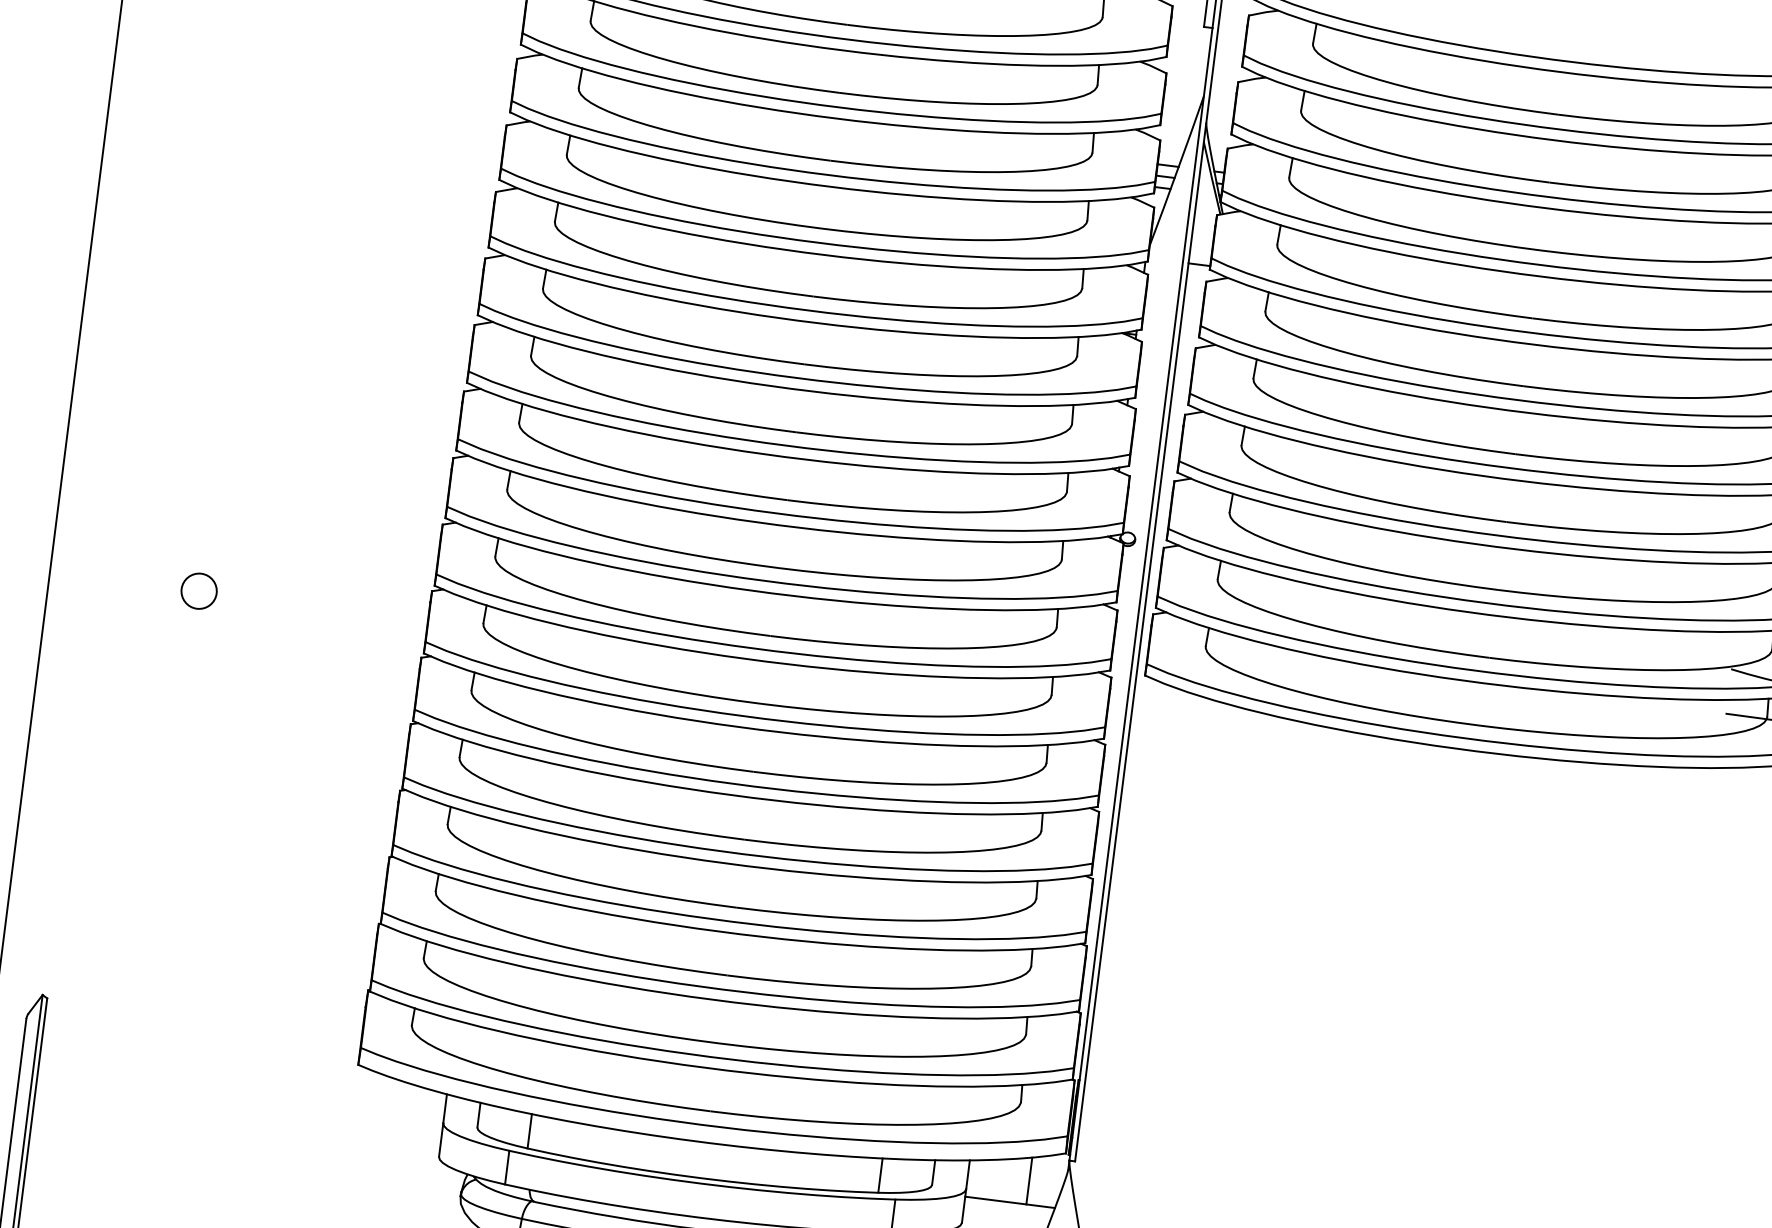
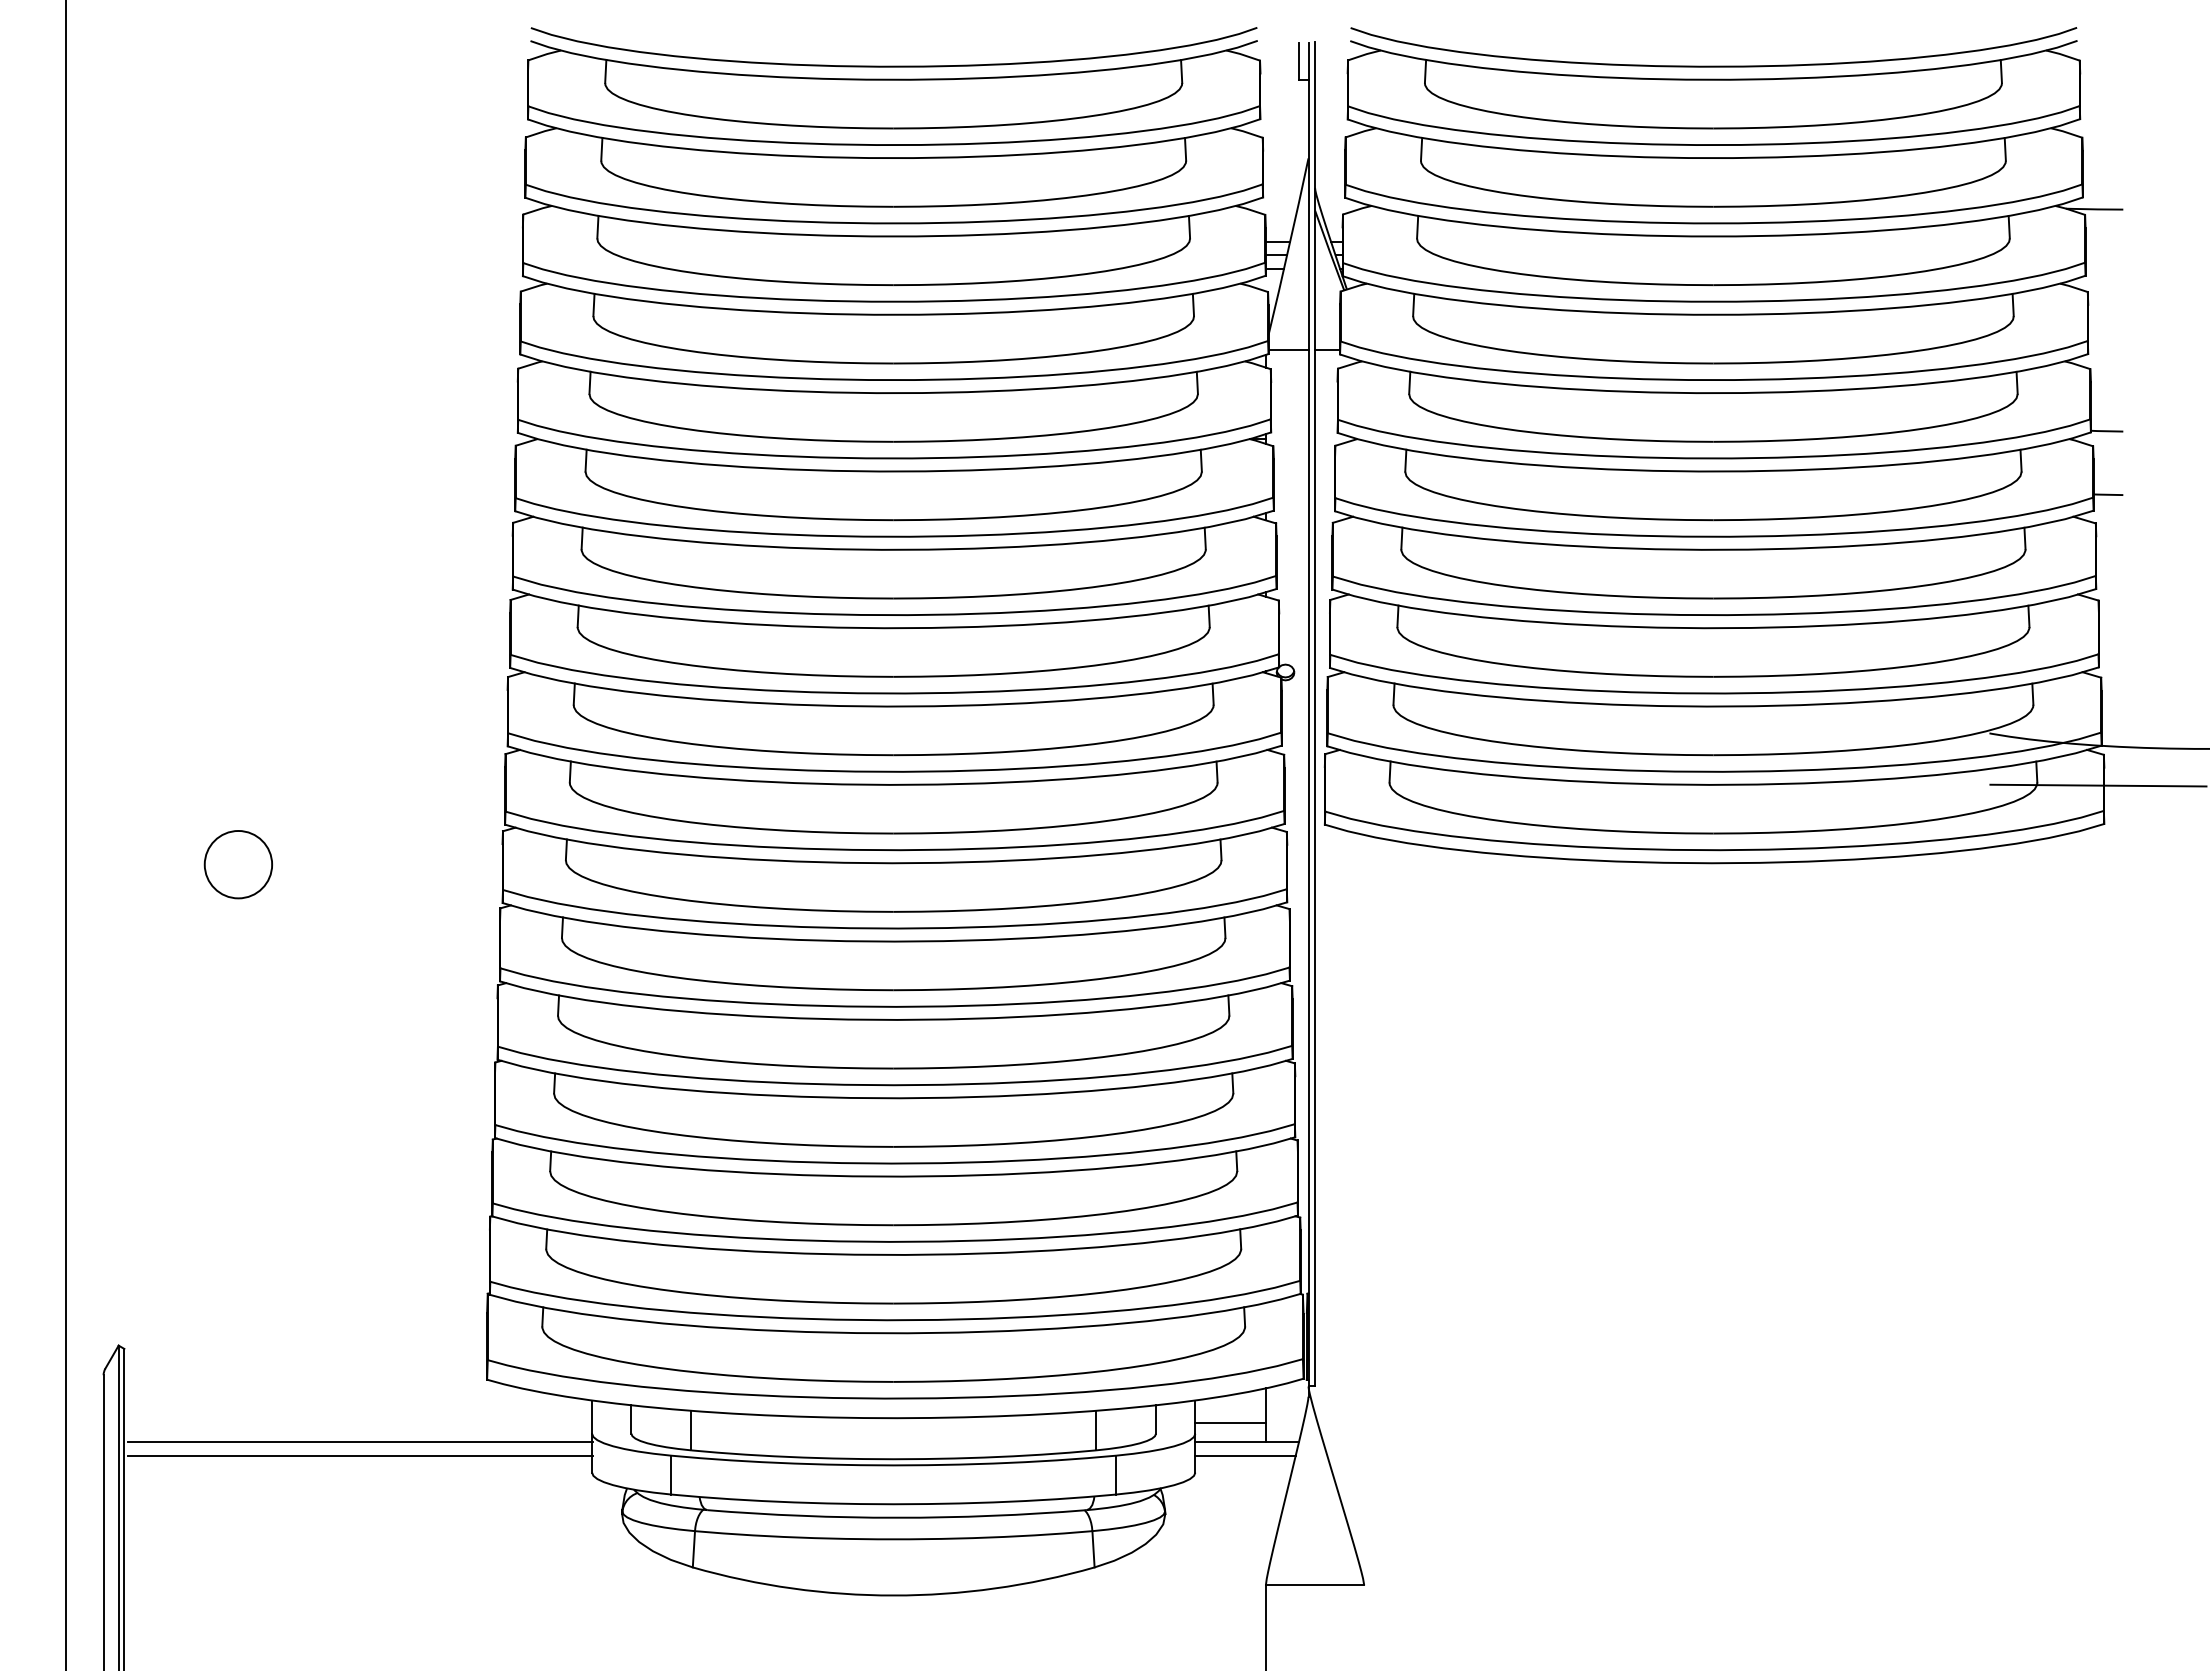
line: (1165, 260) -> (1288, 350), added
circle: (199, 591) -> (238, 864), size x1.67
line: (241, 1105) -> (360, 1442), added
line: (240, 1117) -> (360, 1456), added
line: (997, 1184) -> (1230, 1423), added
line: (1007, 1214) -> (1245, 1456), added

